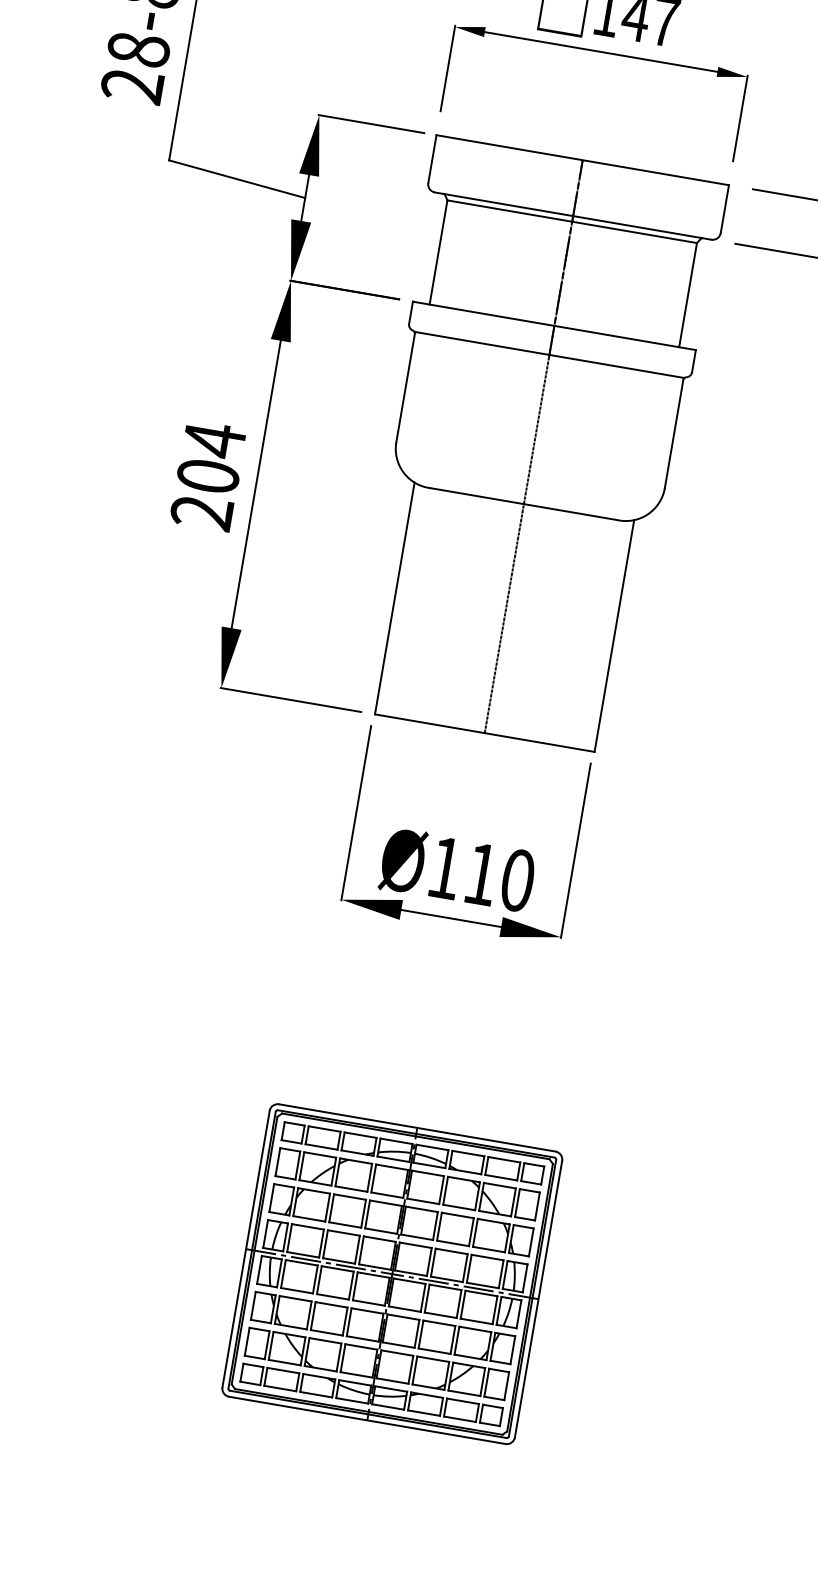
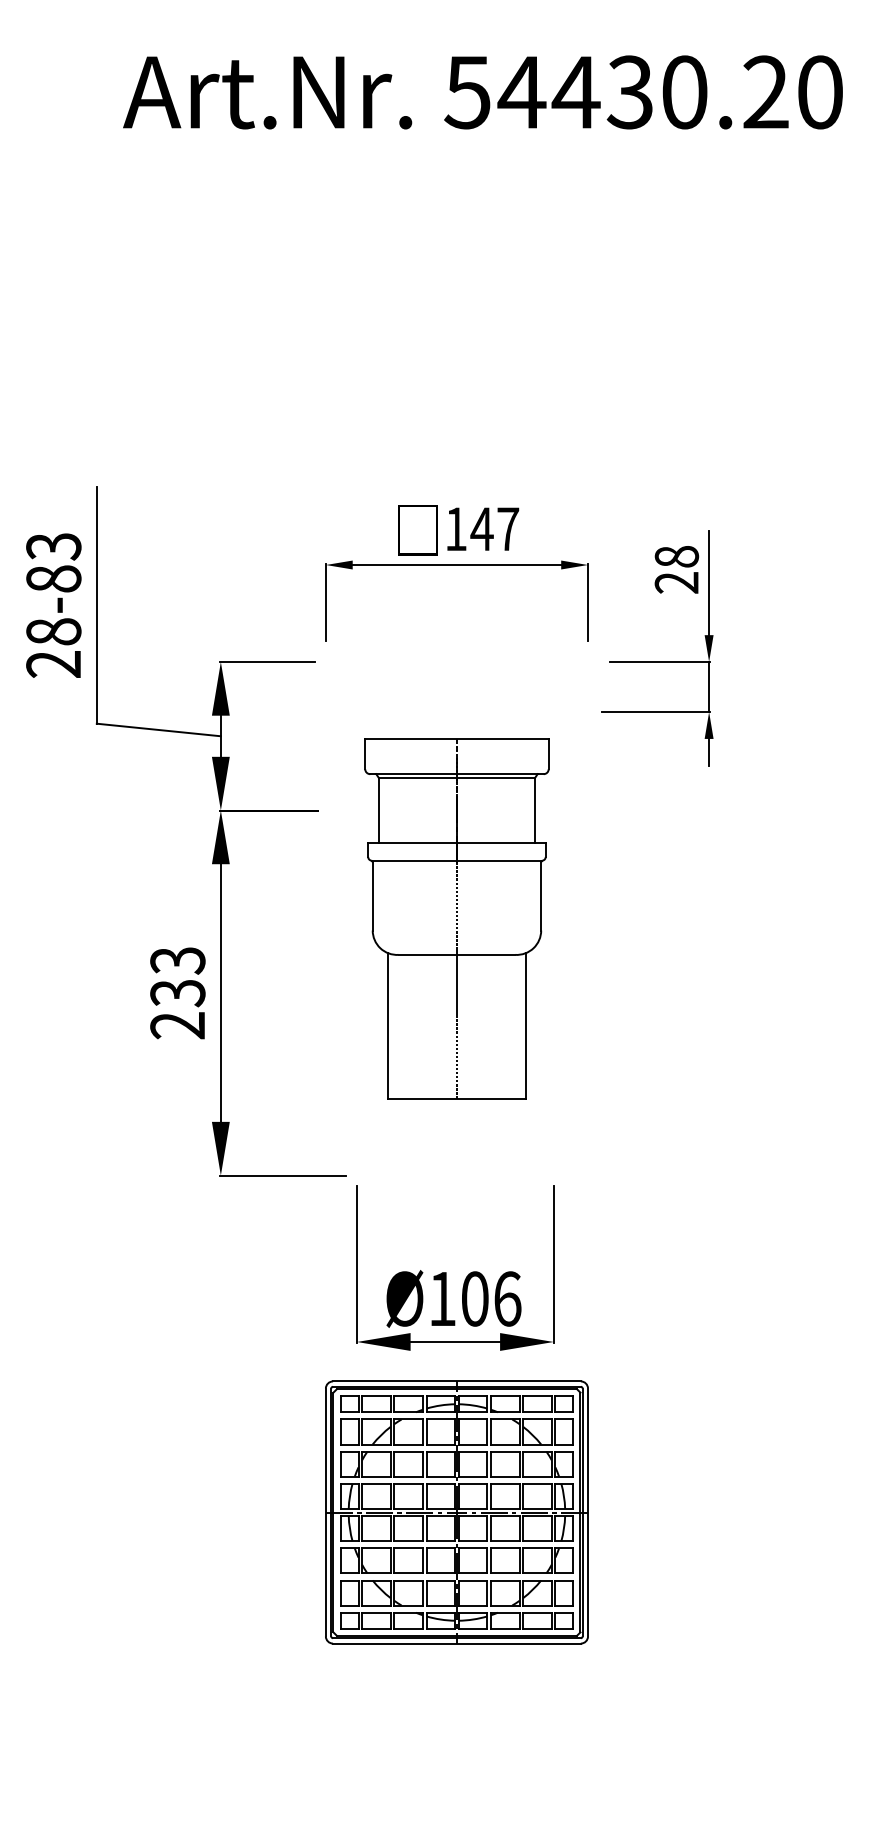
part: (533, 446) -> (456, 918), size x0.7
text: (210, 457) -> (177, 976), 204 -> 233
text: (499, 876) -> (491, 1298), Ø110 -> Ø106
part: (391, 1274) -> (456, 1512), moved

